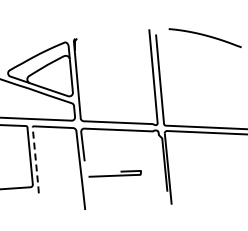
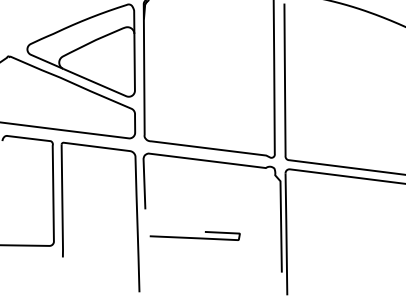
line: (35, 161) -> (61, 202), dashed -> solid

